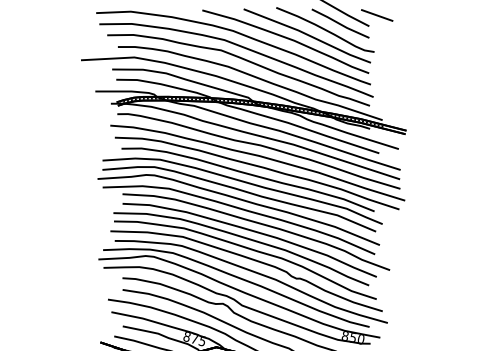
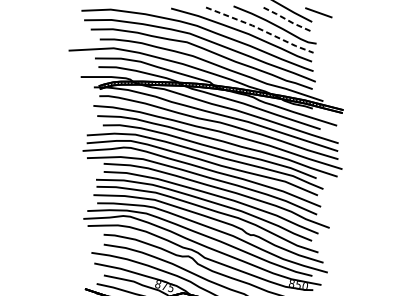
line: (340, 24) -> (287, 20), solid -> dashed
line: (308, 35) -> (260, 29), solid -> dashed

